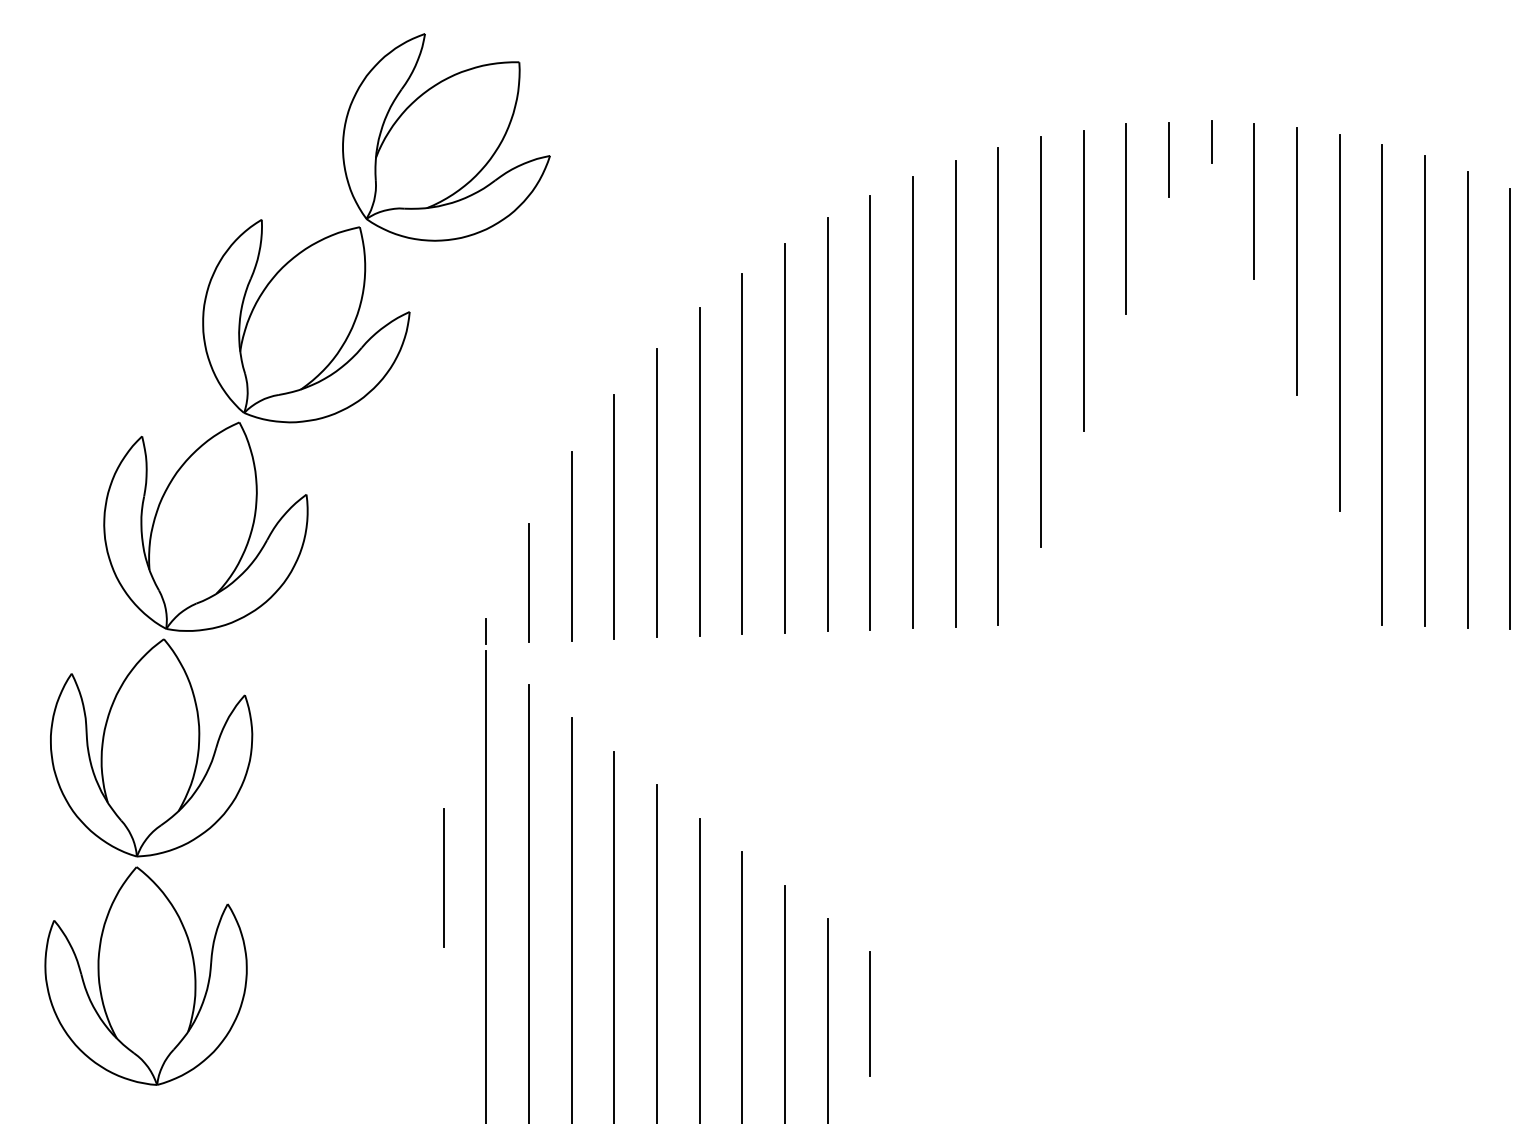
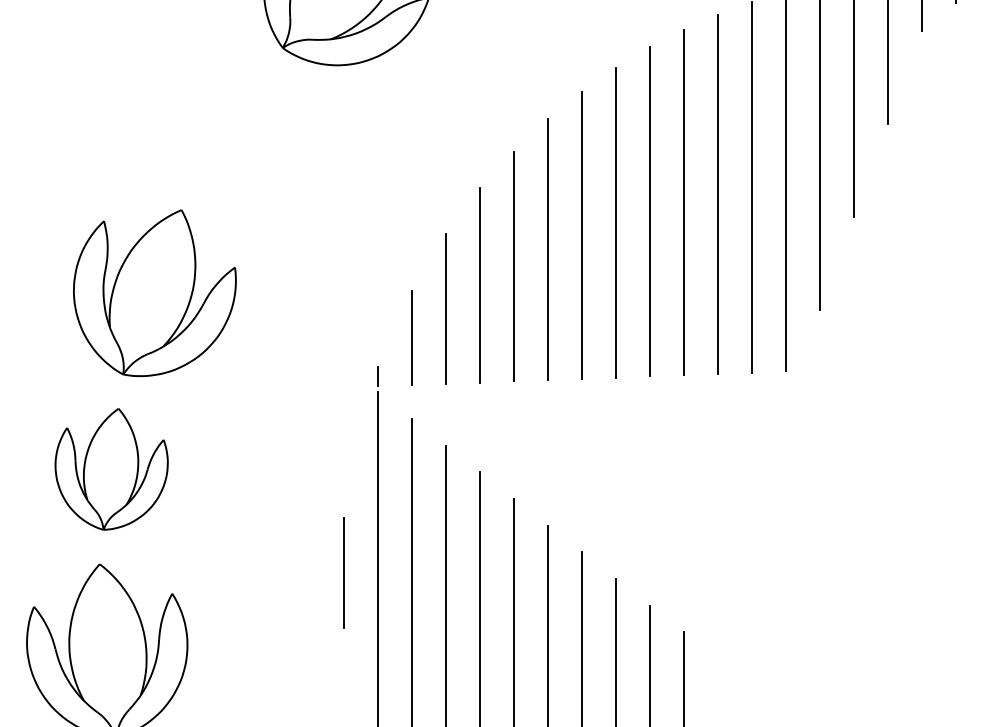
part: (306, 321) -> (235, 129), removed
part: (151, 747) -> (111, 468), size x0.7

